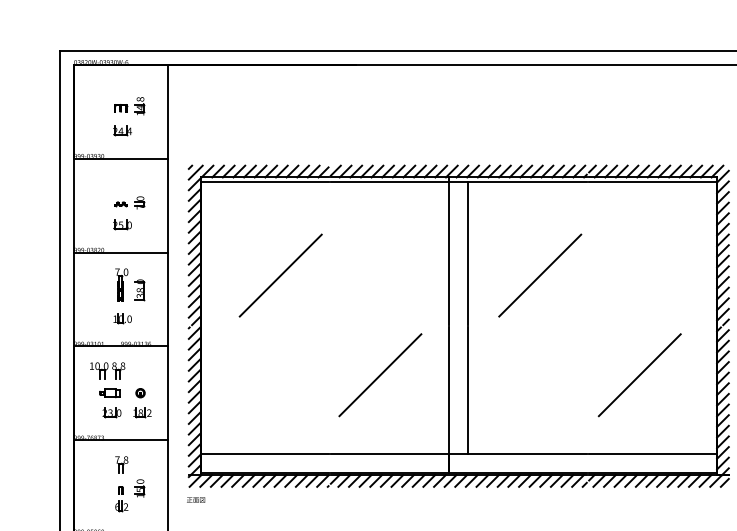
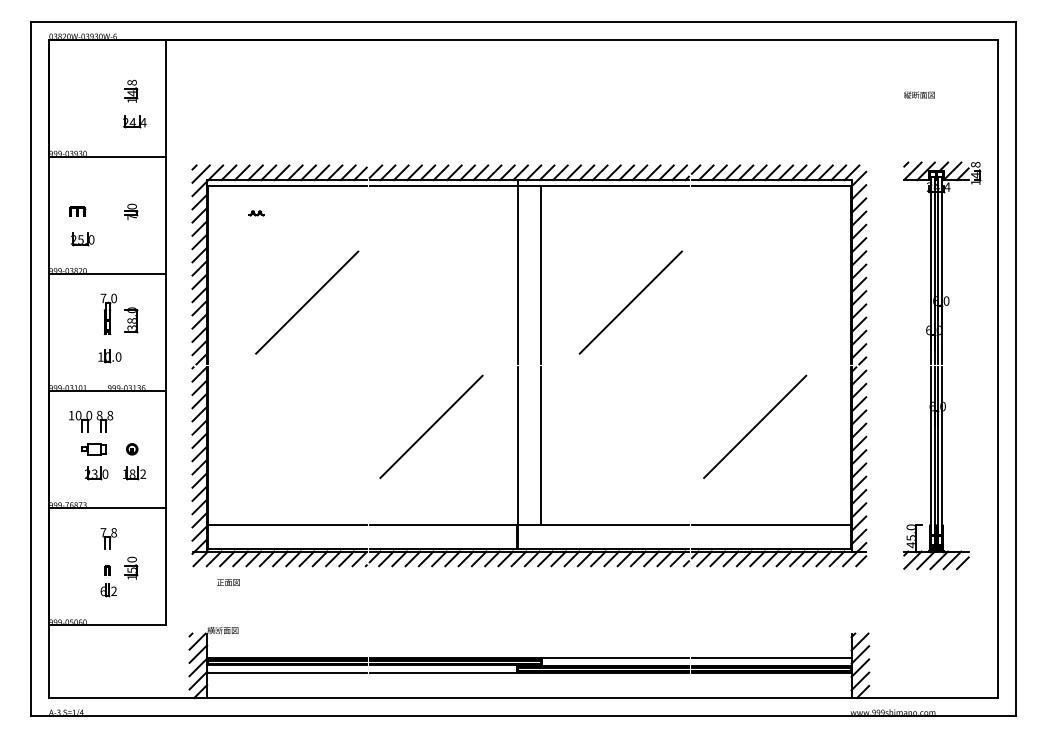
part: (120, 108) -> (77, 211), moved
part: (122, 130) -> (134, 121), moved
part: (120, 204) -> (256, 213), moved
part: (122, 225) -> (82, 239), moved
text: (196, 499) -> (228, 582), moved

